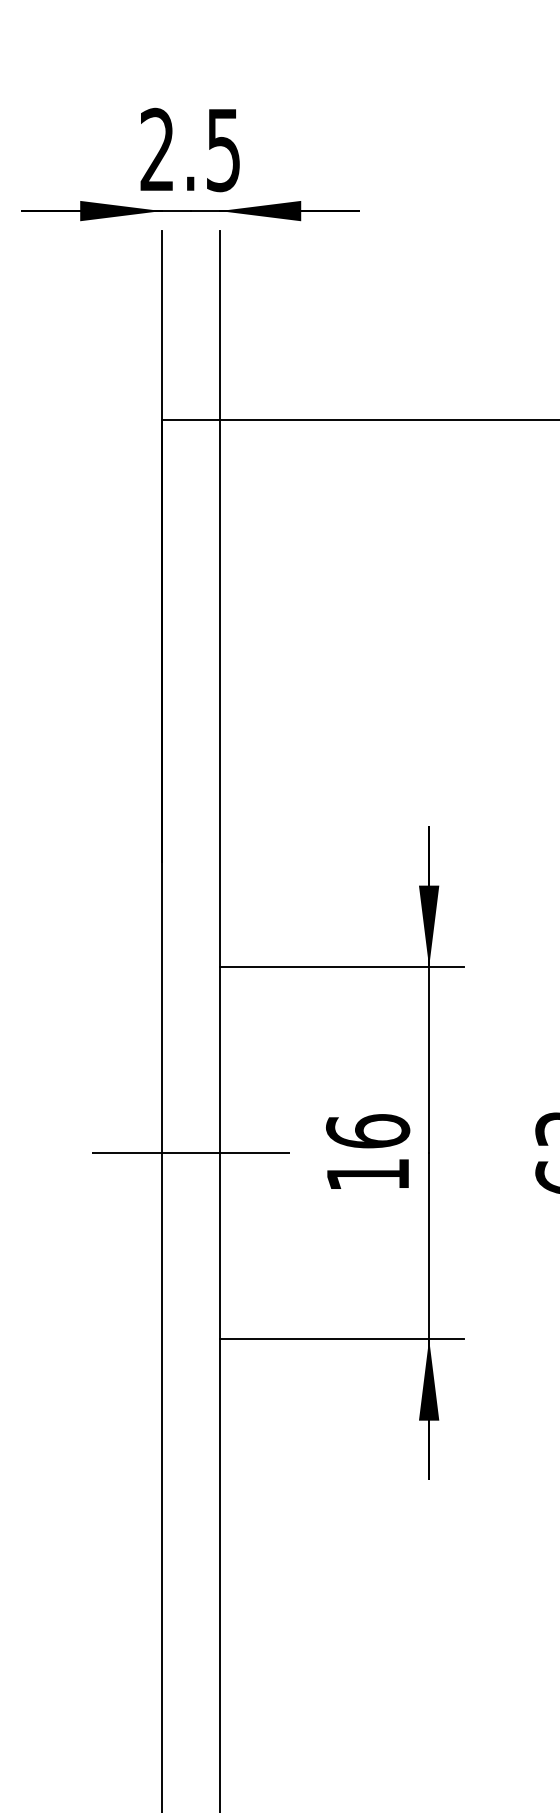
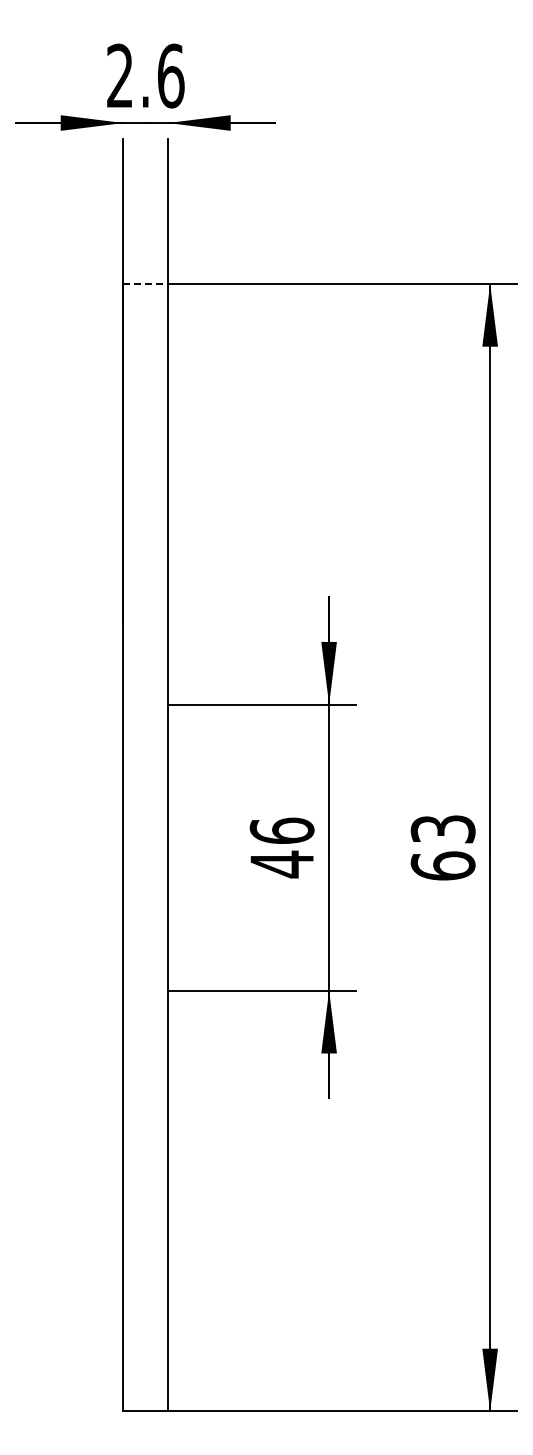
text: (224, 149) -> (171, 75), 2.5 -> 2.6
line: (191, 420) -> (146, 284), solid -> dashed
line: (190, 1152) -> (145, 847), removed
text: (367, 1174) -> (281, 864), 16 -> 46

